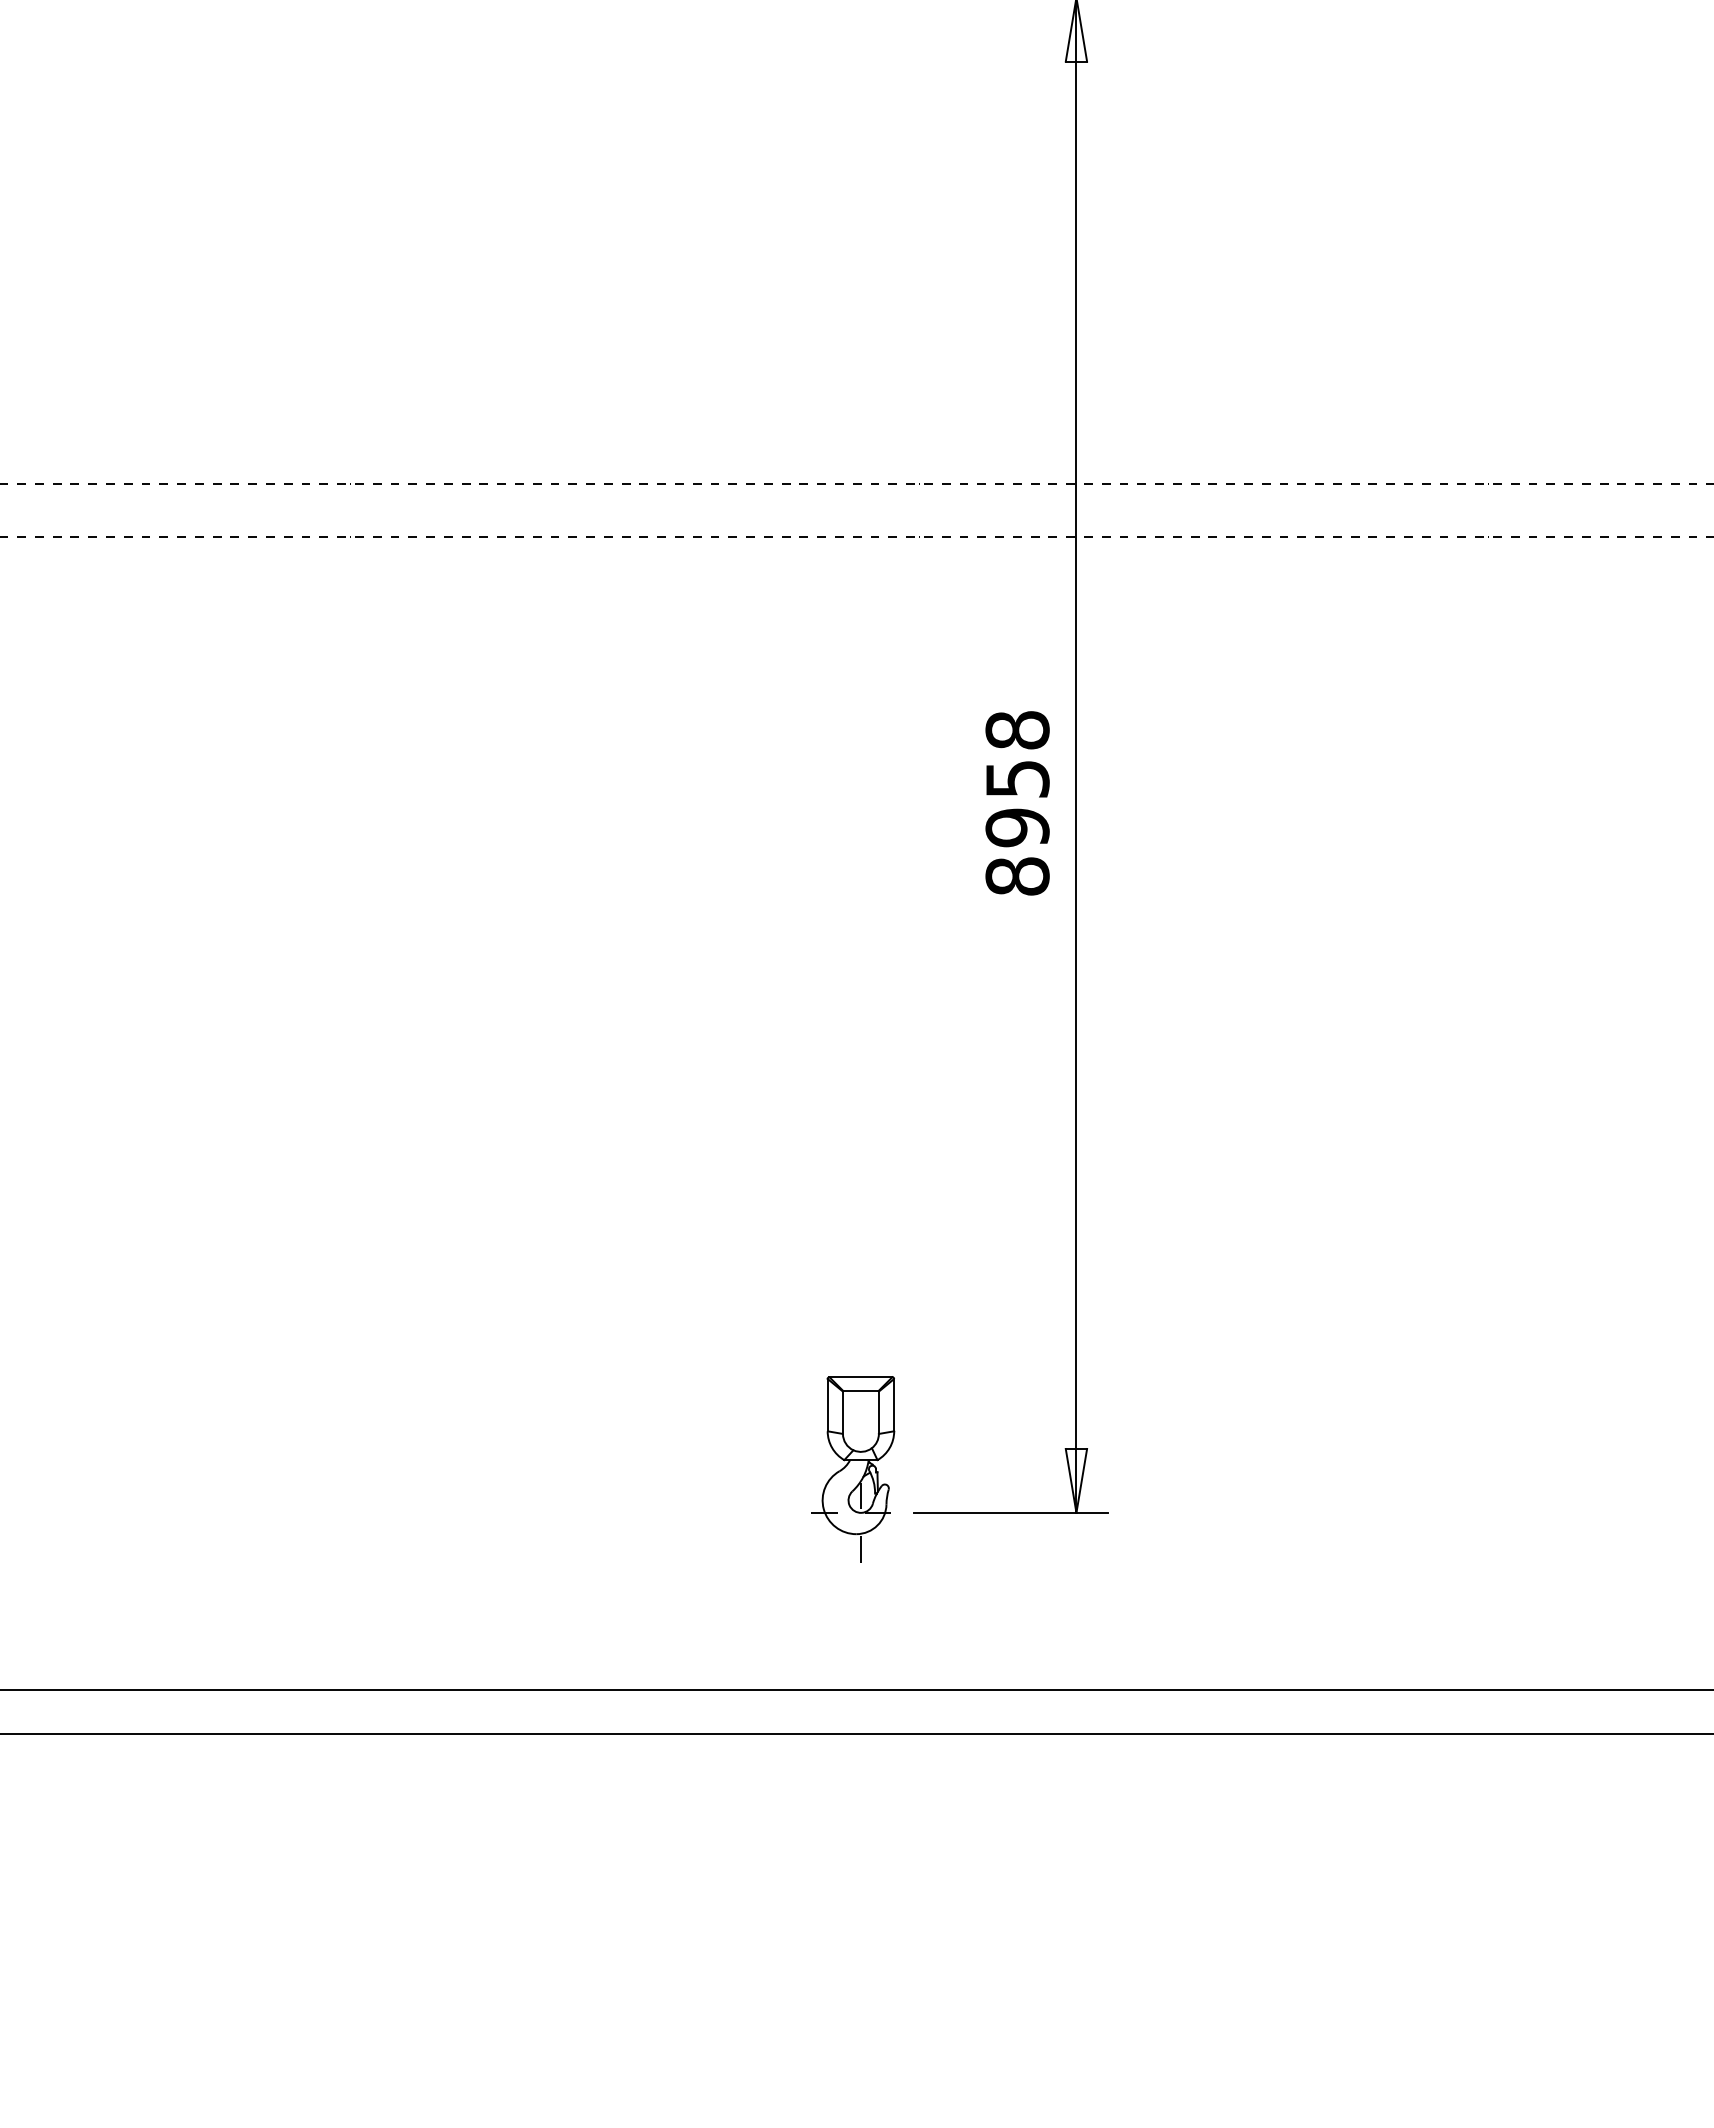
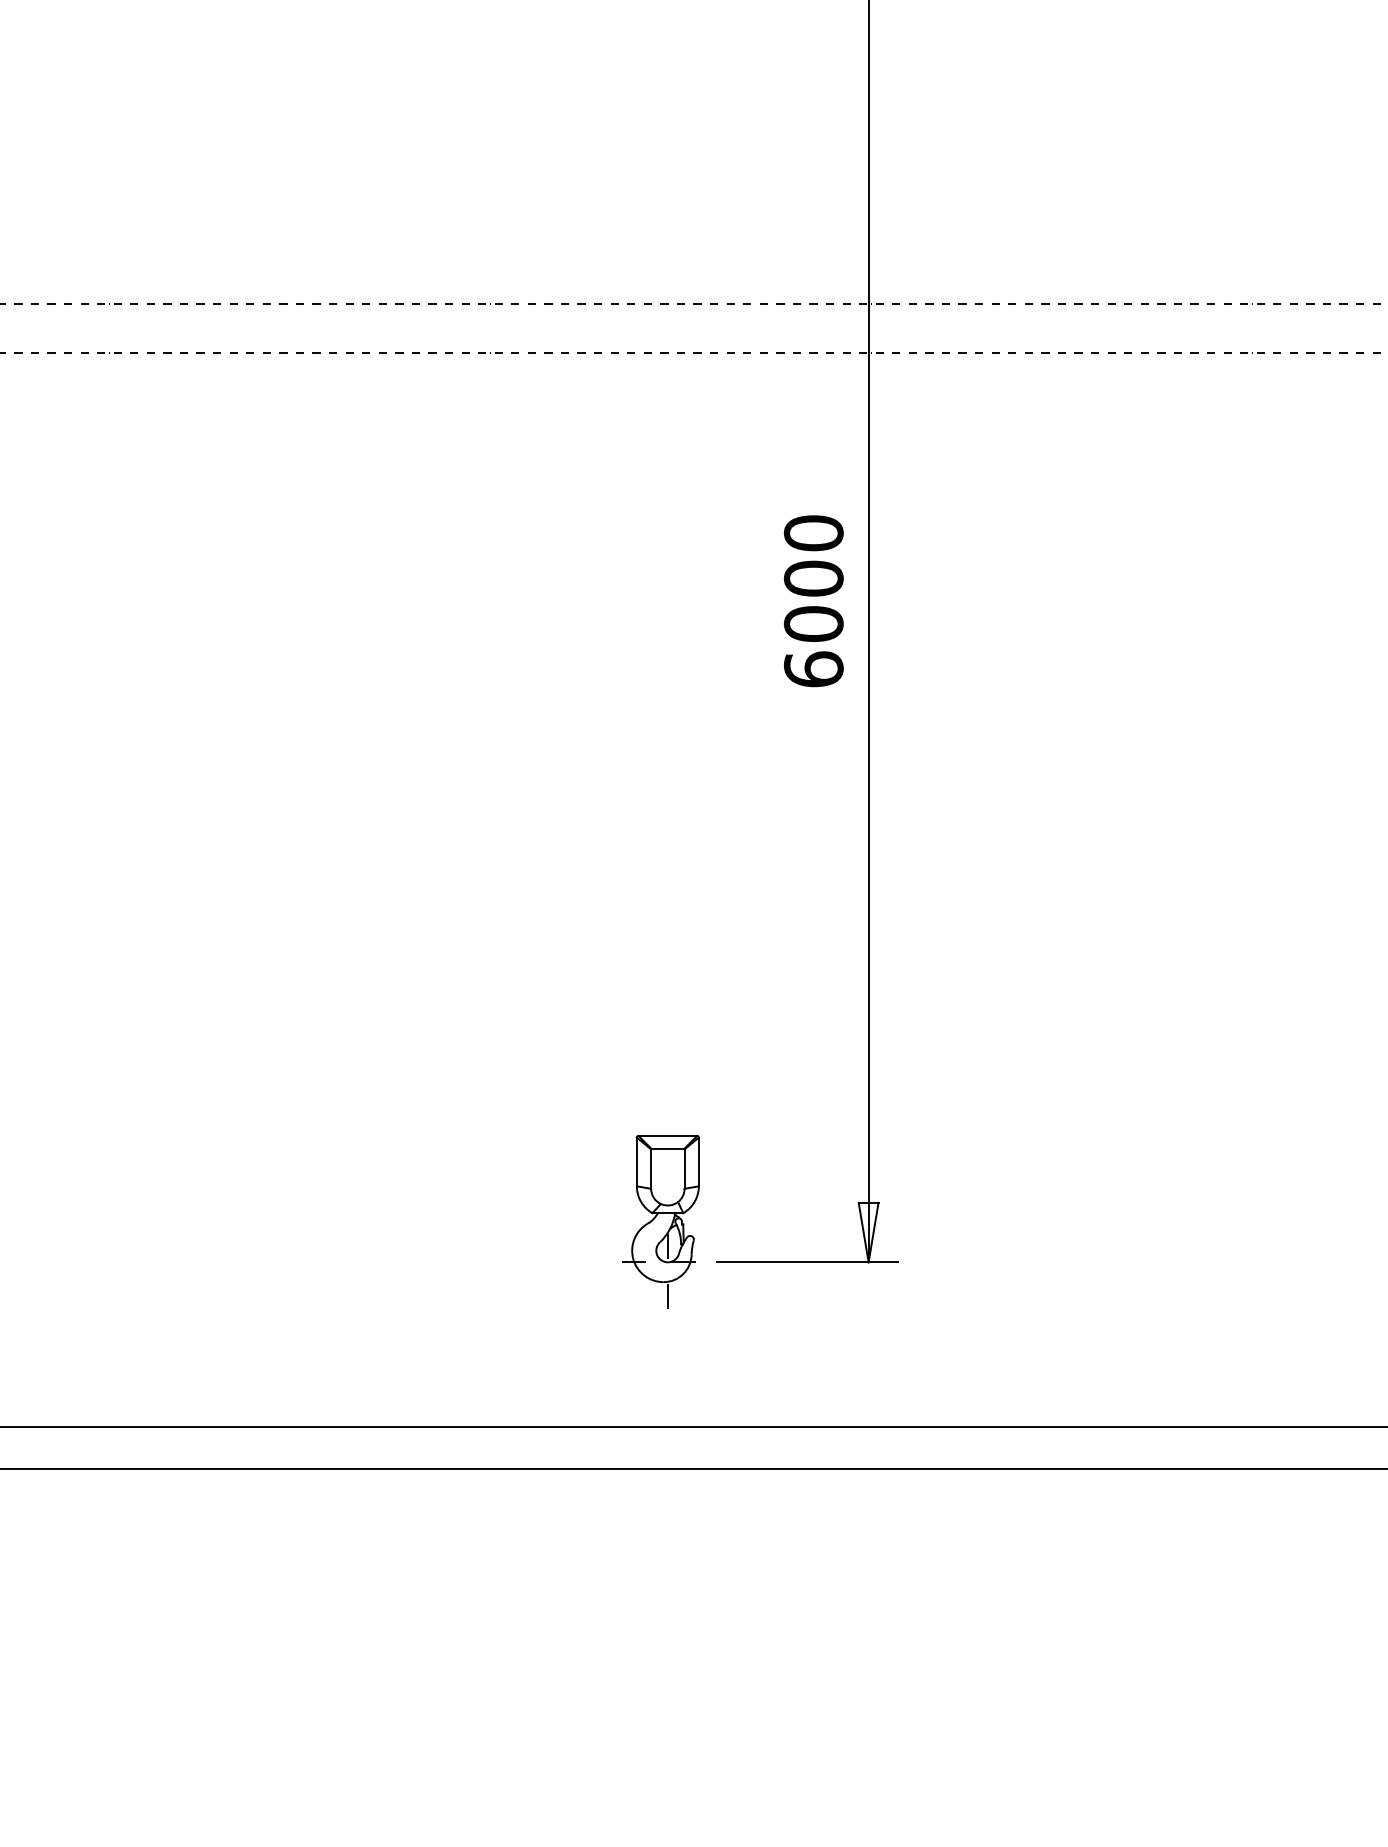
text: (1017, 803) -> (813, 601), 8958 -> 6000

